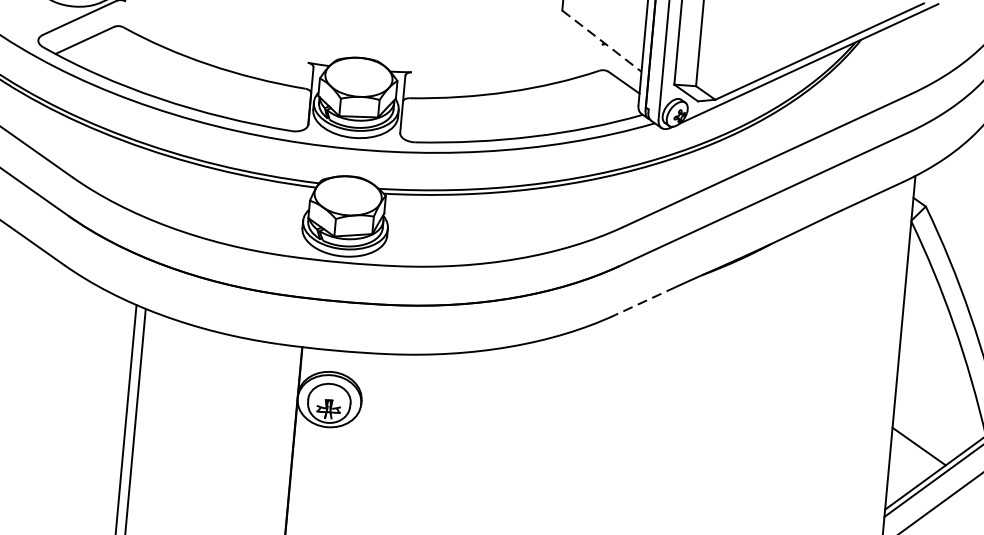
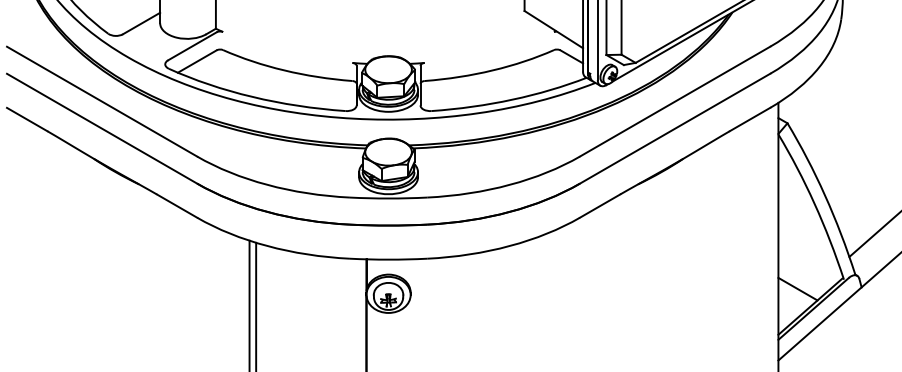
line: (601, 40) -> (553, 29), dashed -> solid
line: (644, 301) -> (599, 206), dashed -> solid

